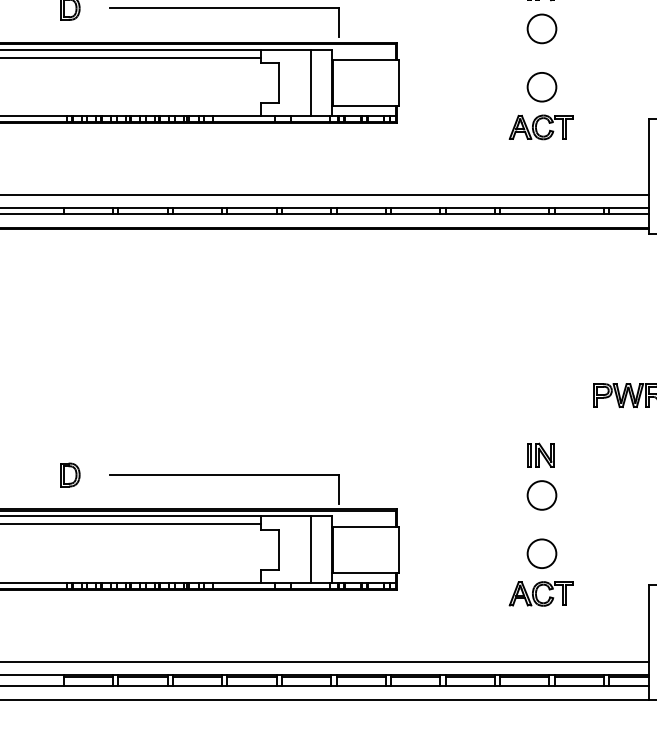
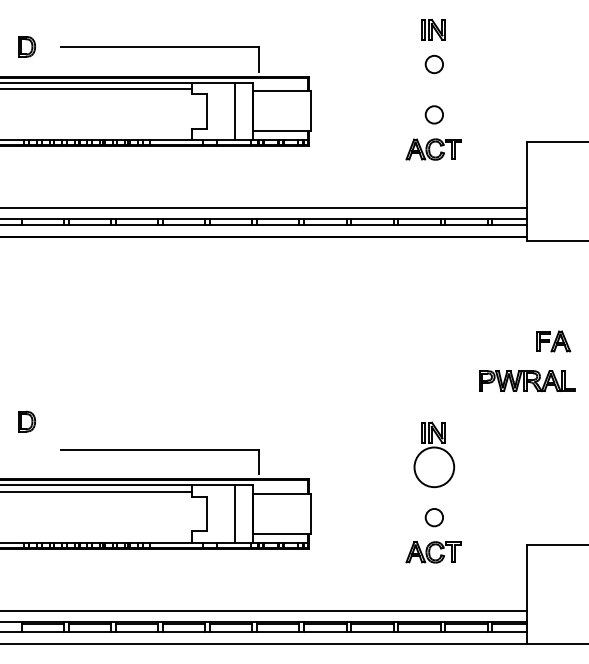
circle: (542, 28) -> (434, 64), size x0.7
circle: (542, 86) -> (434, 114), size x0.7
part: (69, 474) -> (26, 421), moved
circle: (541, 494) -> (433, 466), size x1.6
circle: (542, 553) -> (434, 517), size x0.7

